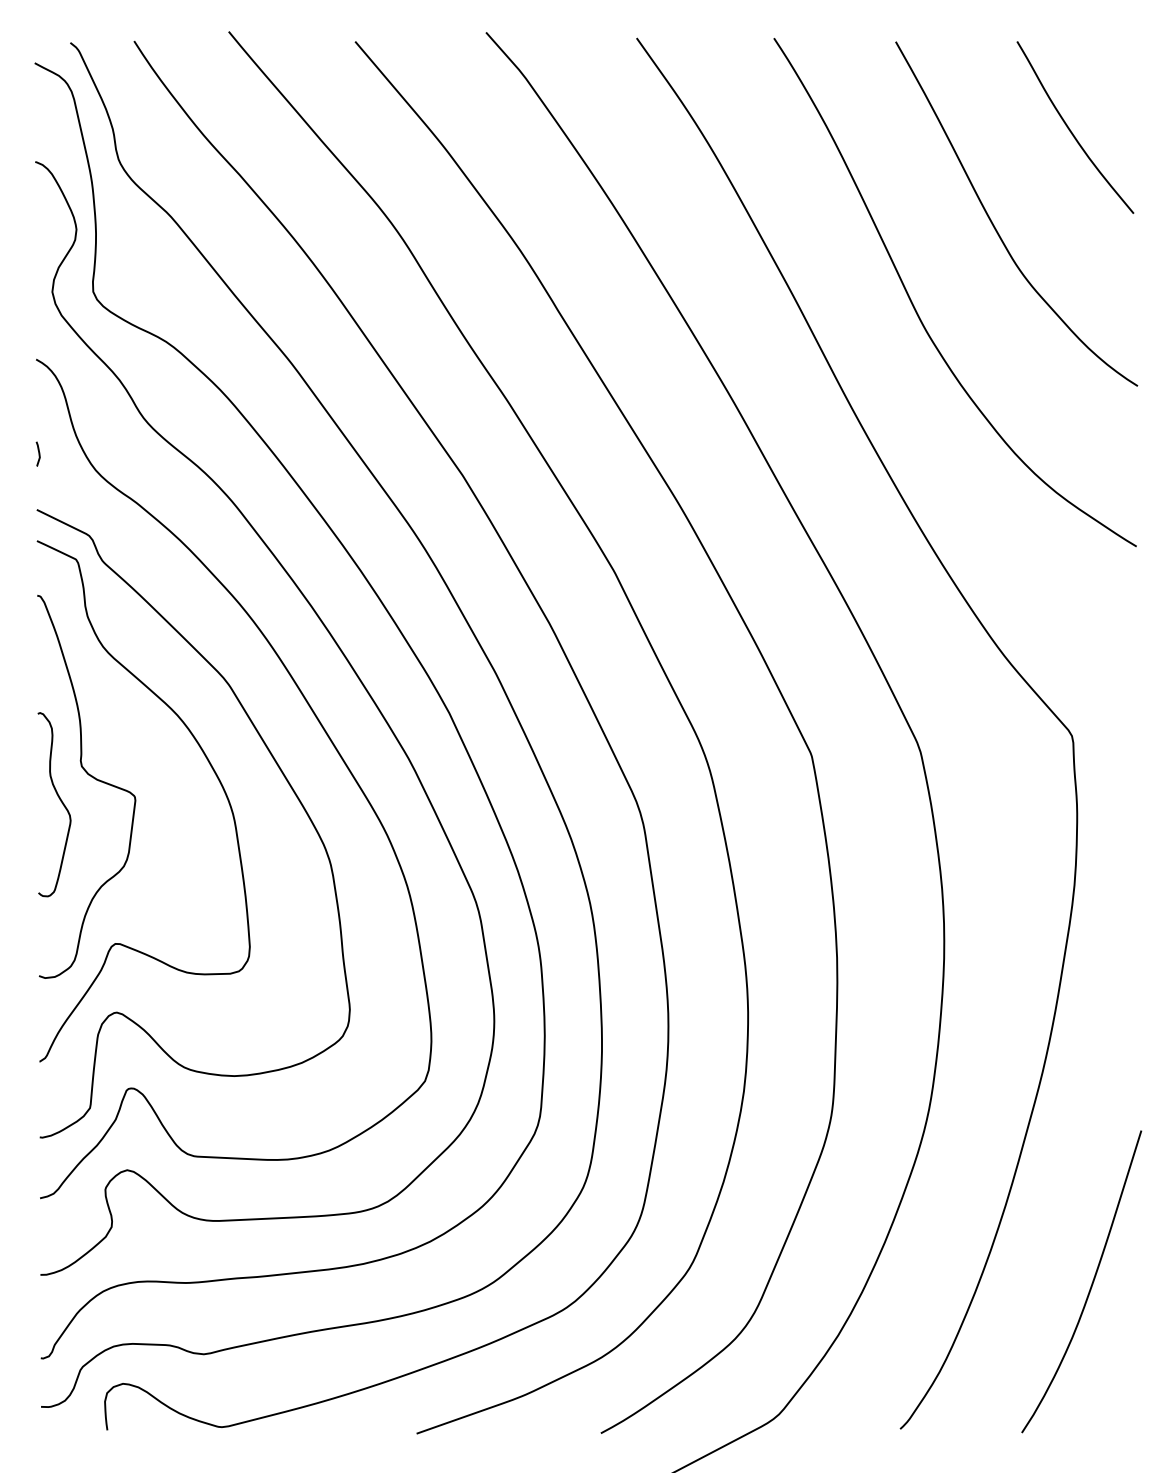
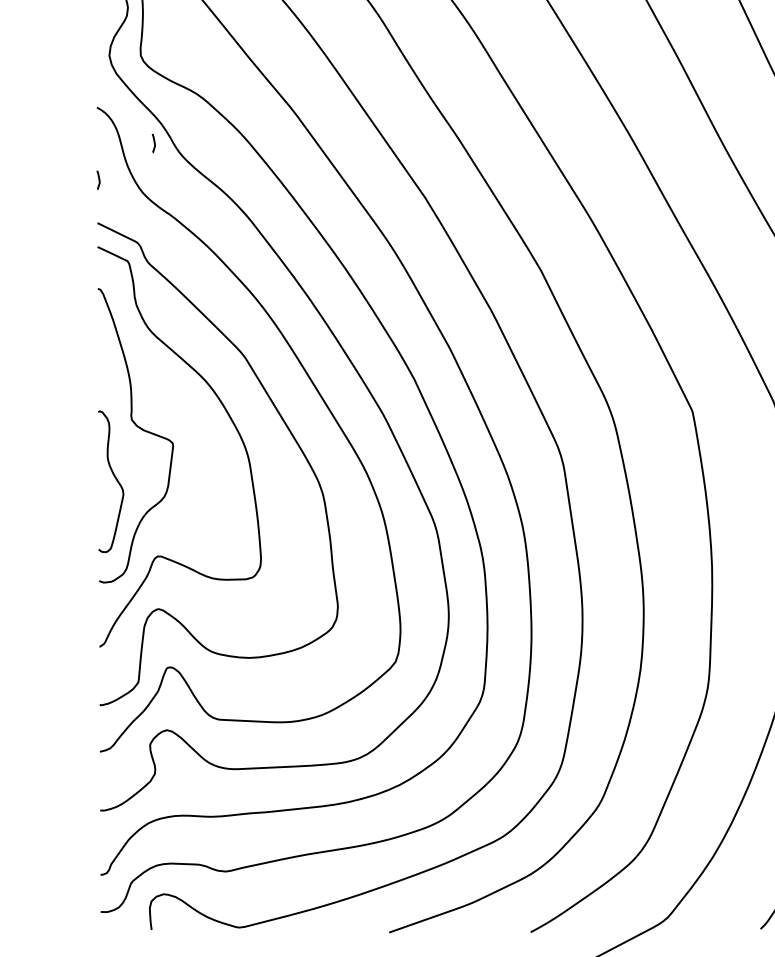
curve: (110, 405) -> (154, 142), added
curve: (60, 801) -> (115, 479), moved

